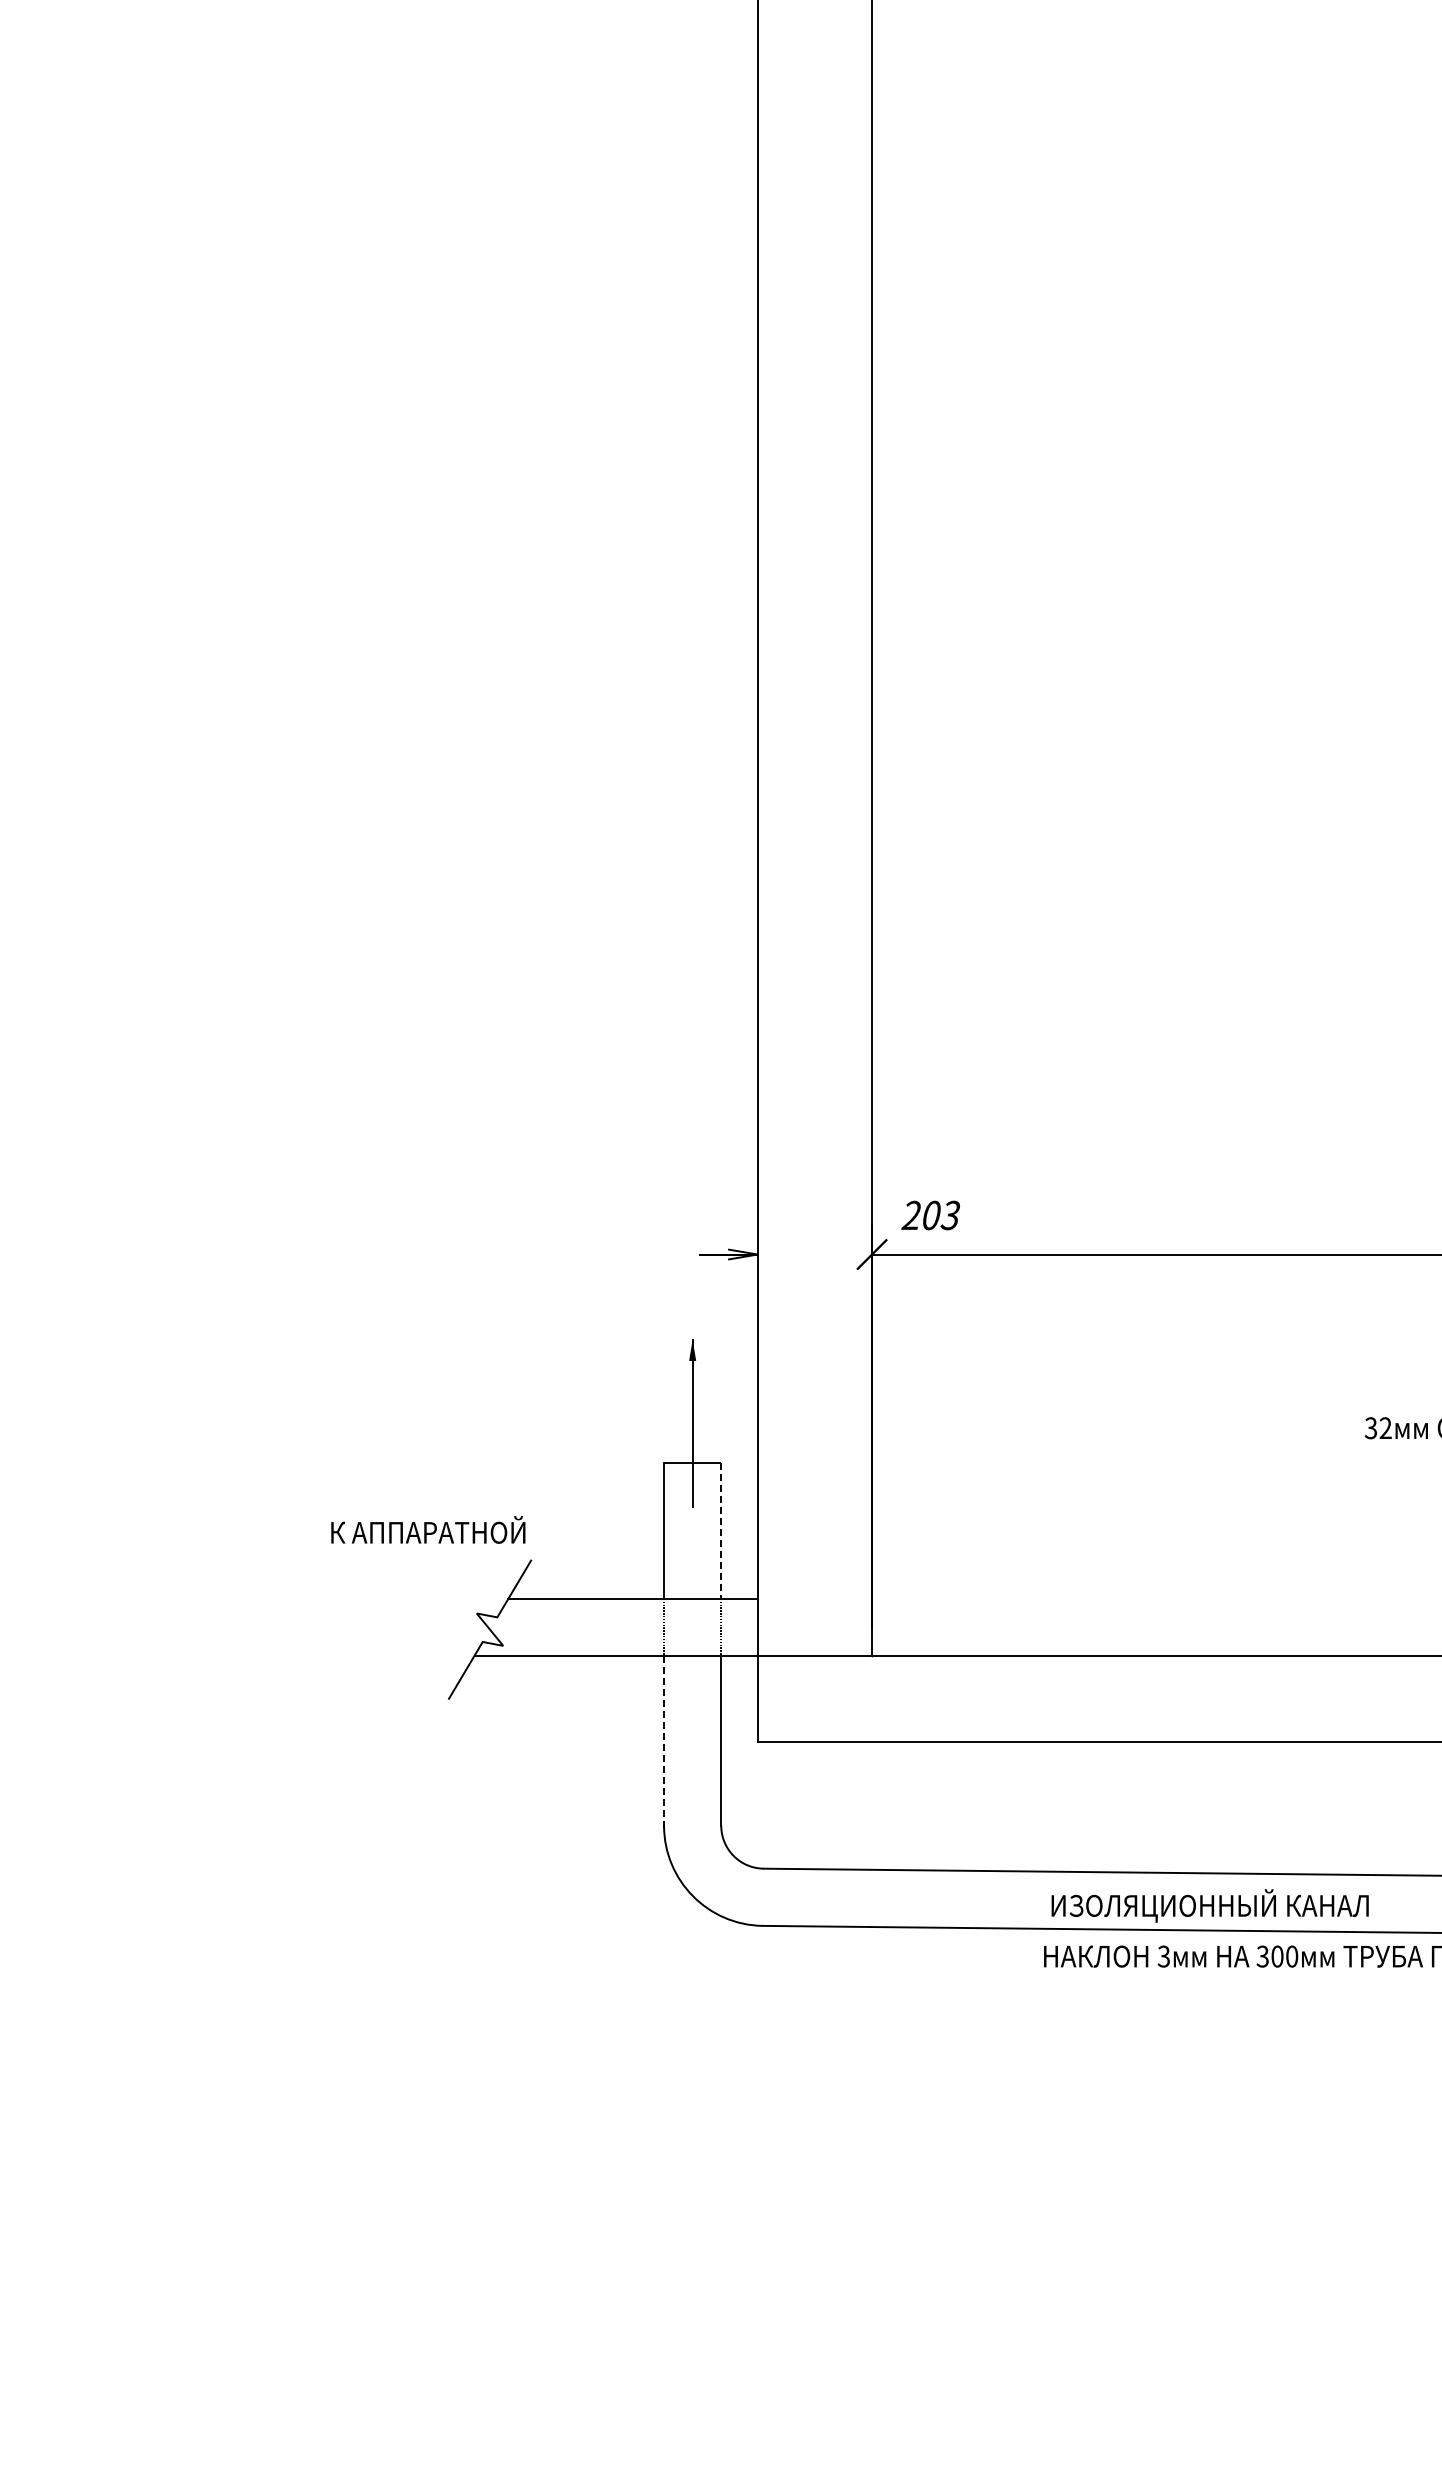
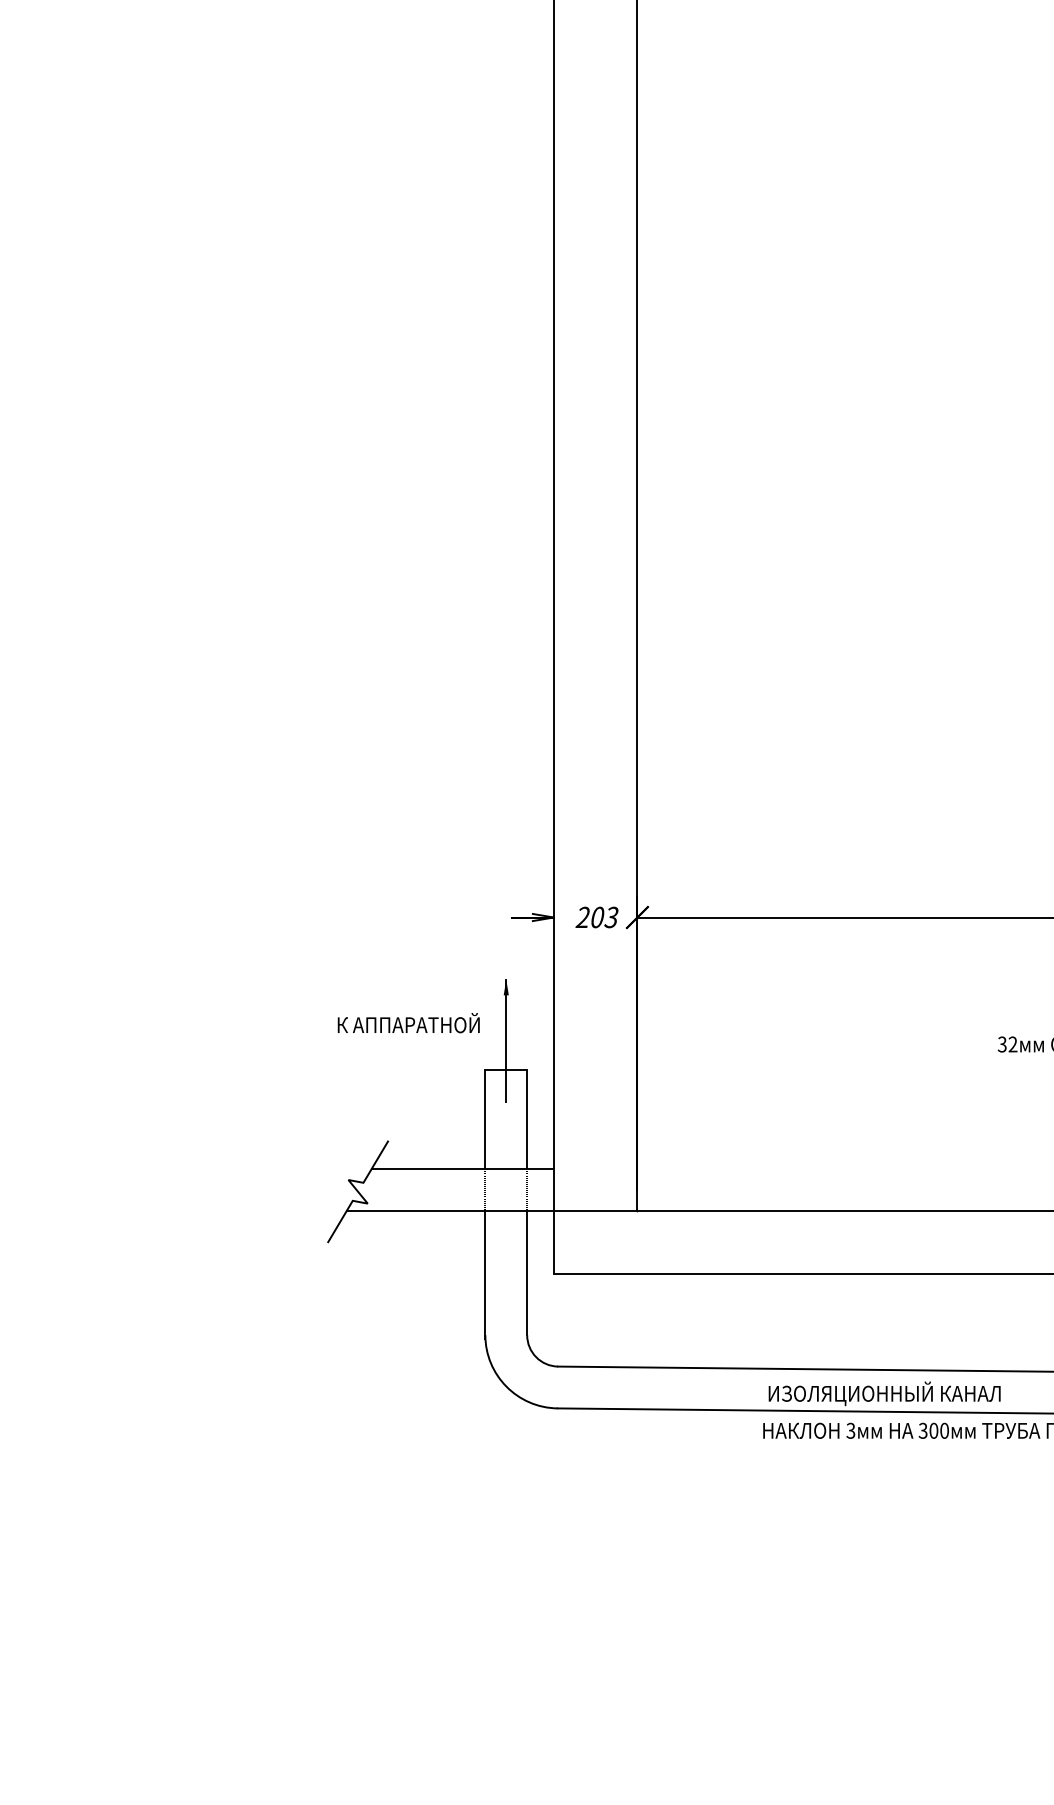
text: (930, 1215) -> (596, 917), moved
text: (428, 1529) -> (408, 1022), moved
line: (721, 1530) -> (527, 1119), dashed -> solid
line: (664, 1744) -> (485, 1275), dashed -> solid

